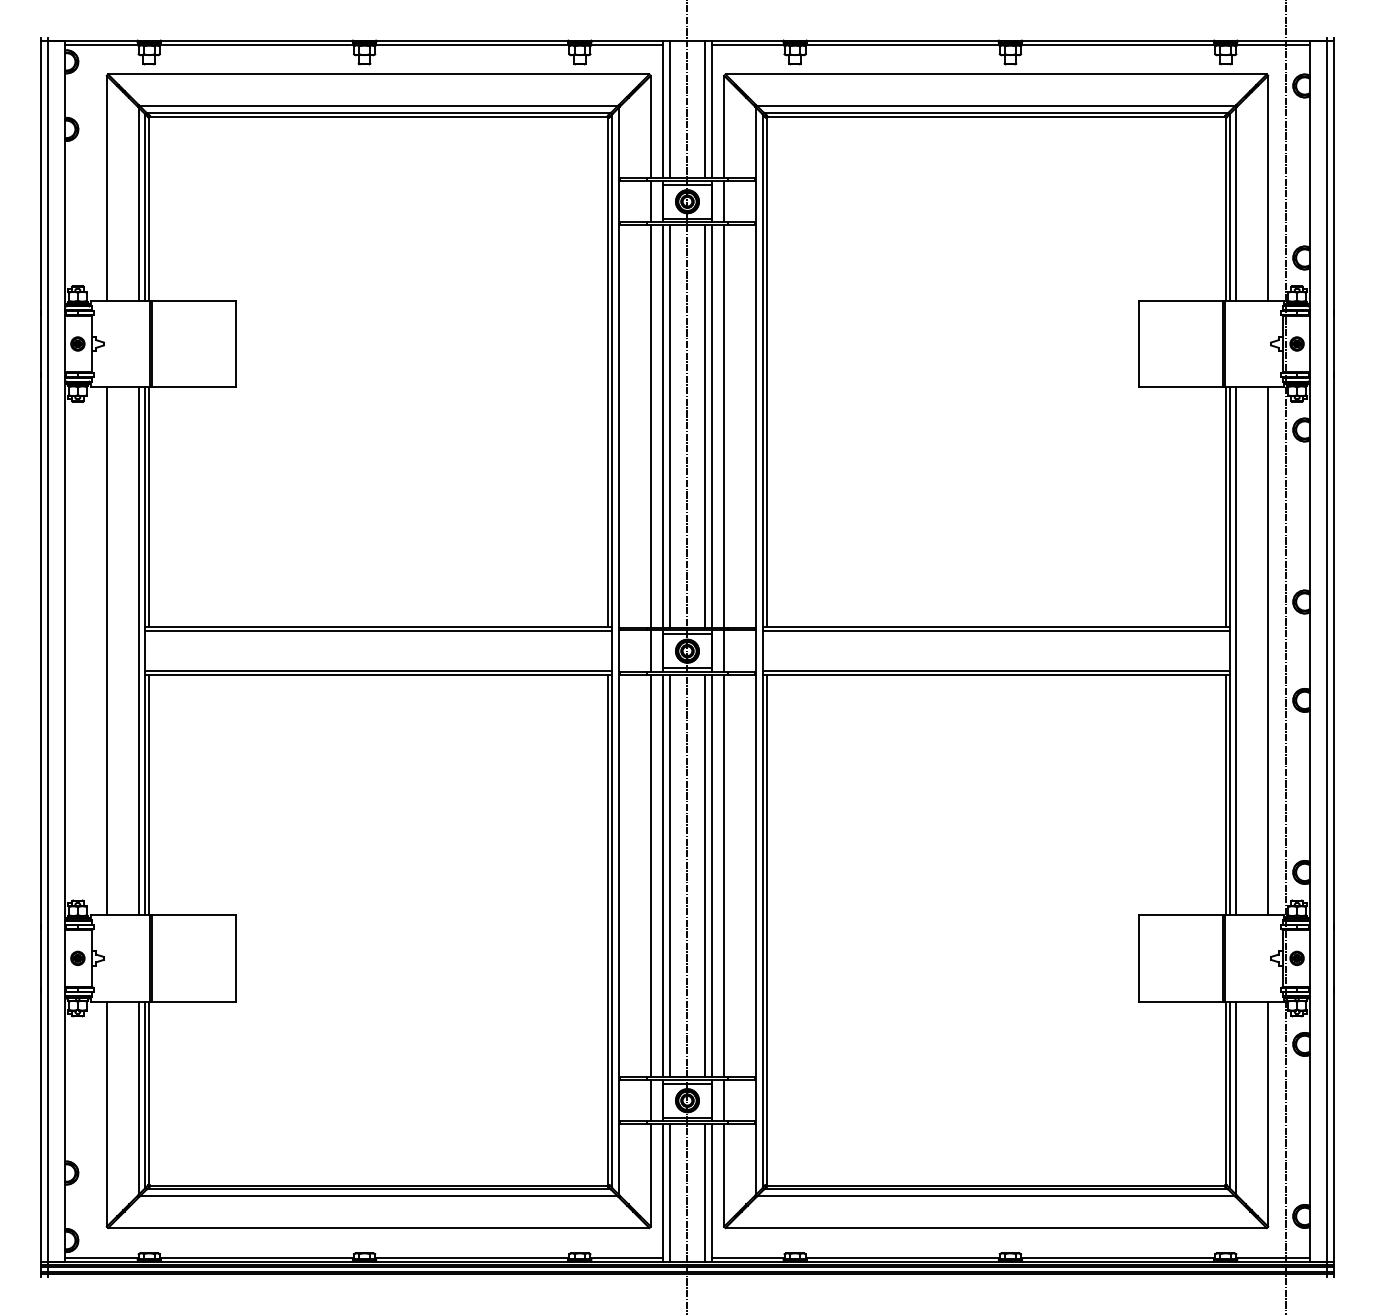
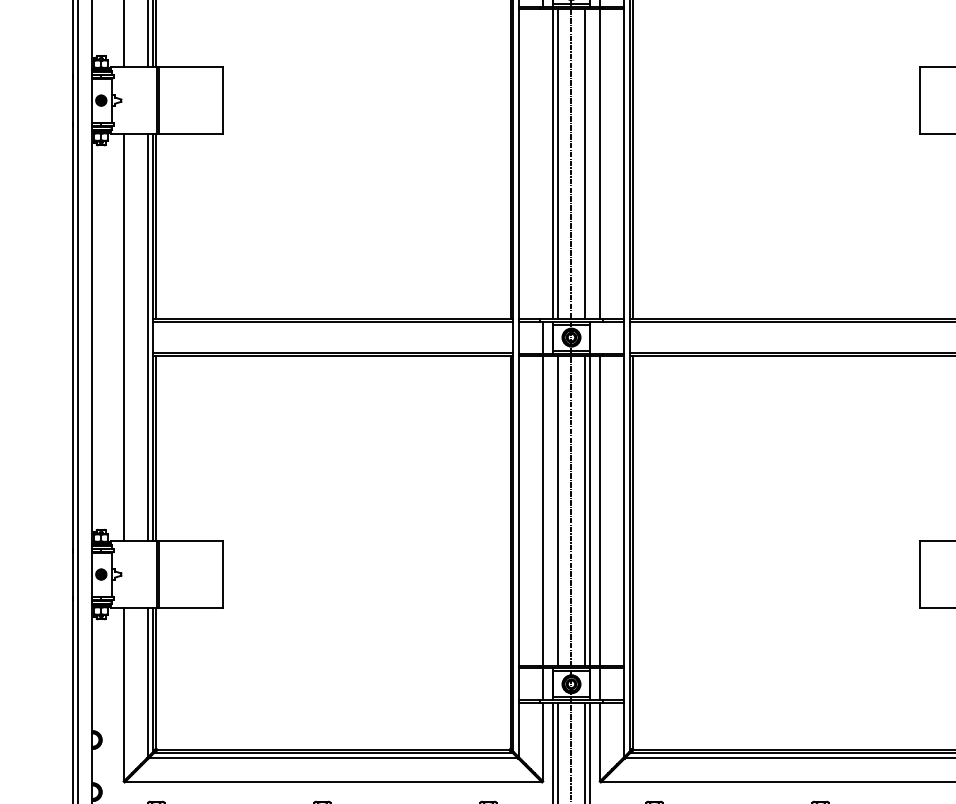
line: (650, 426) -> (542, 164), removed
line: (711, 426) -> (590, 164), removed
line: (724, 650) -> (600, 337), removed
line: (663, 875) -> (552, 510), removed

